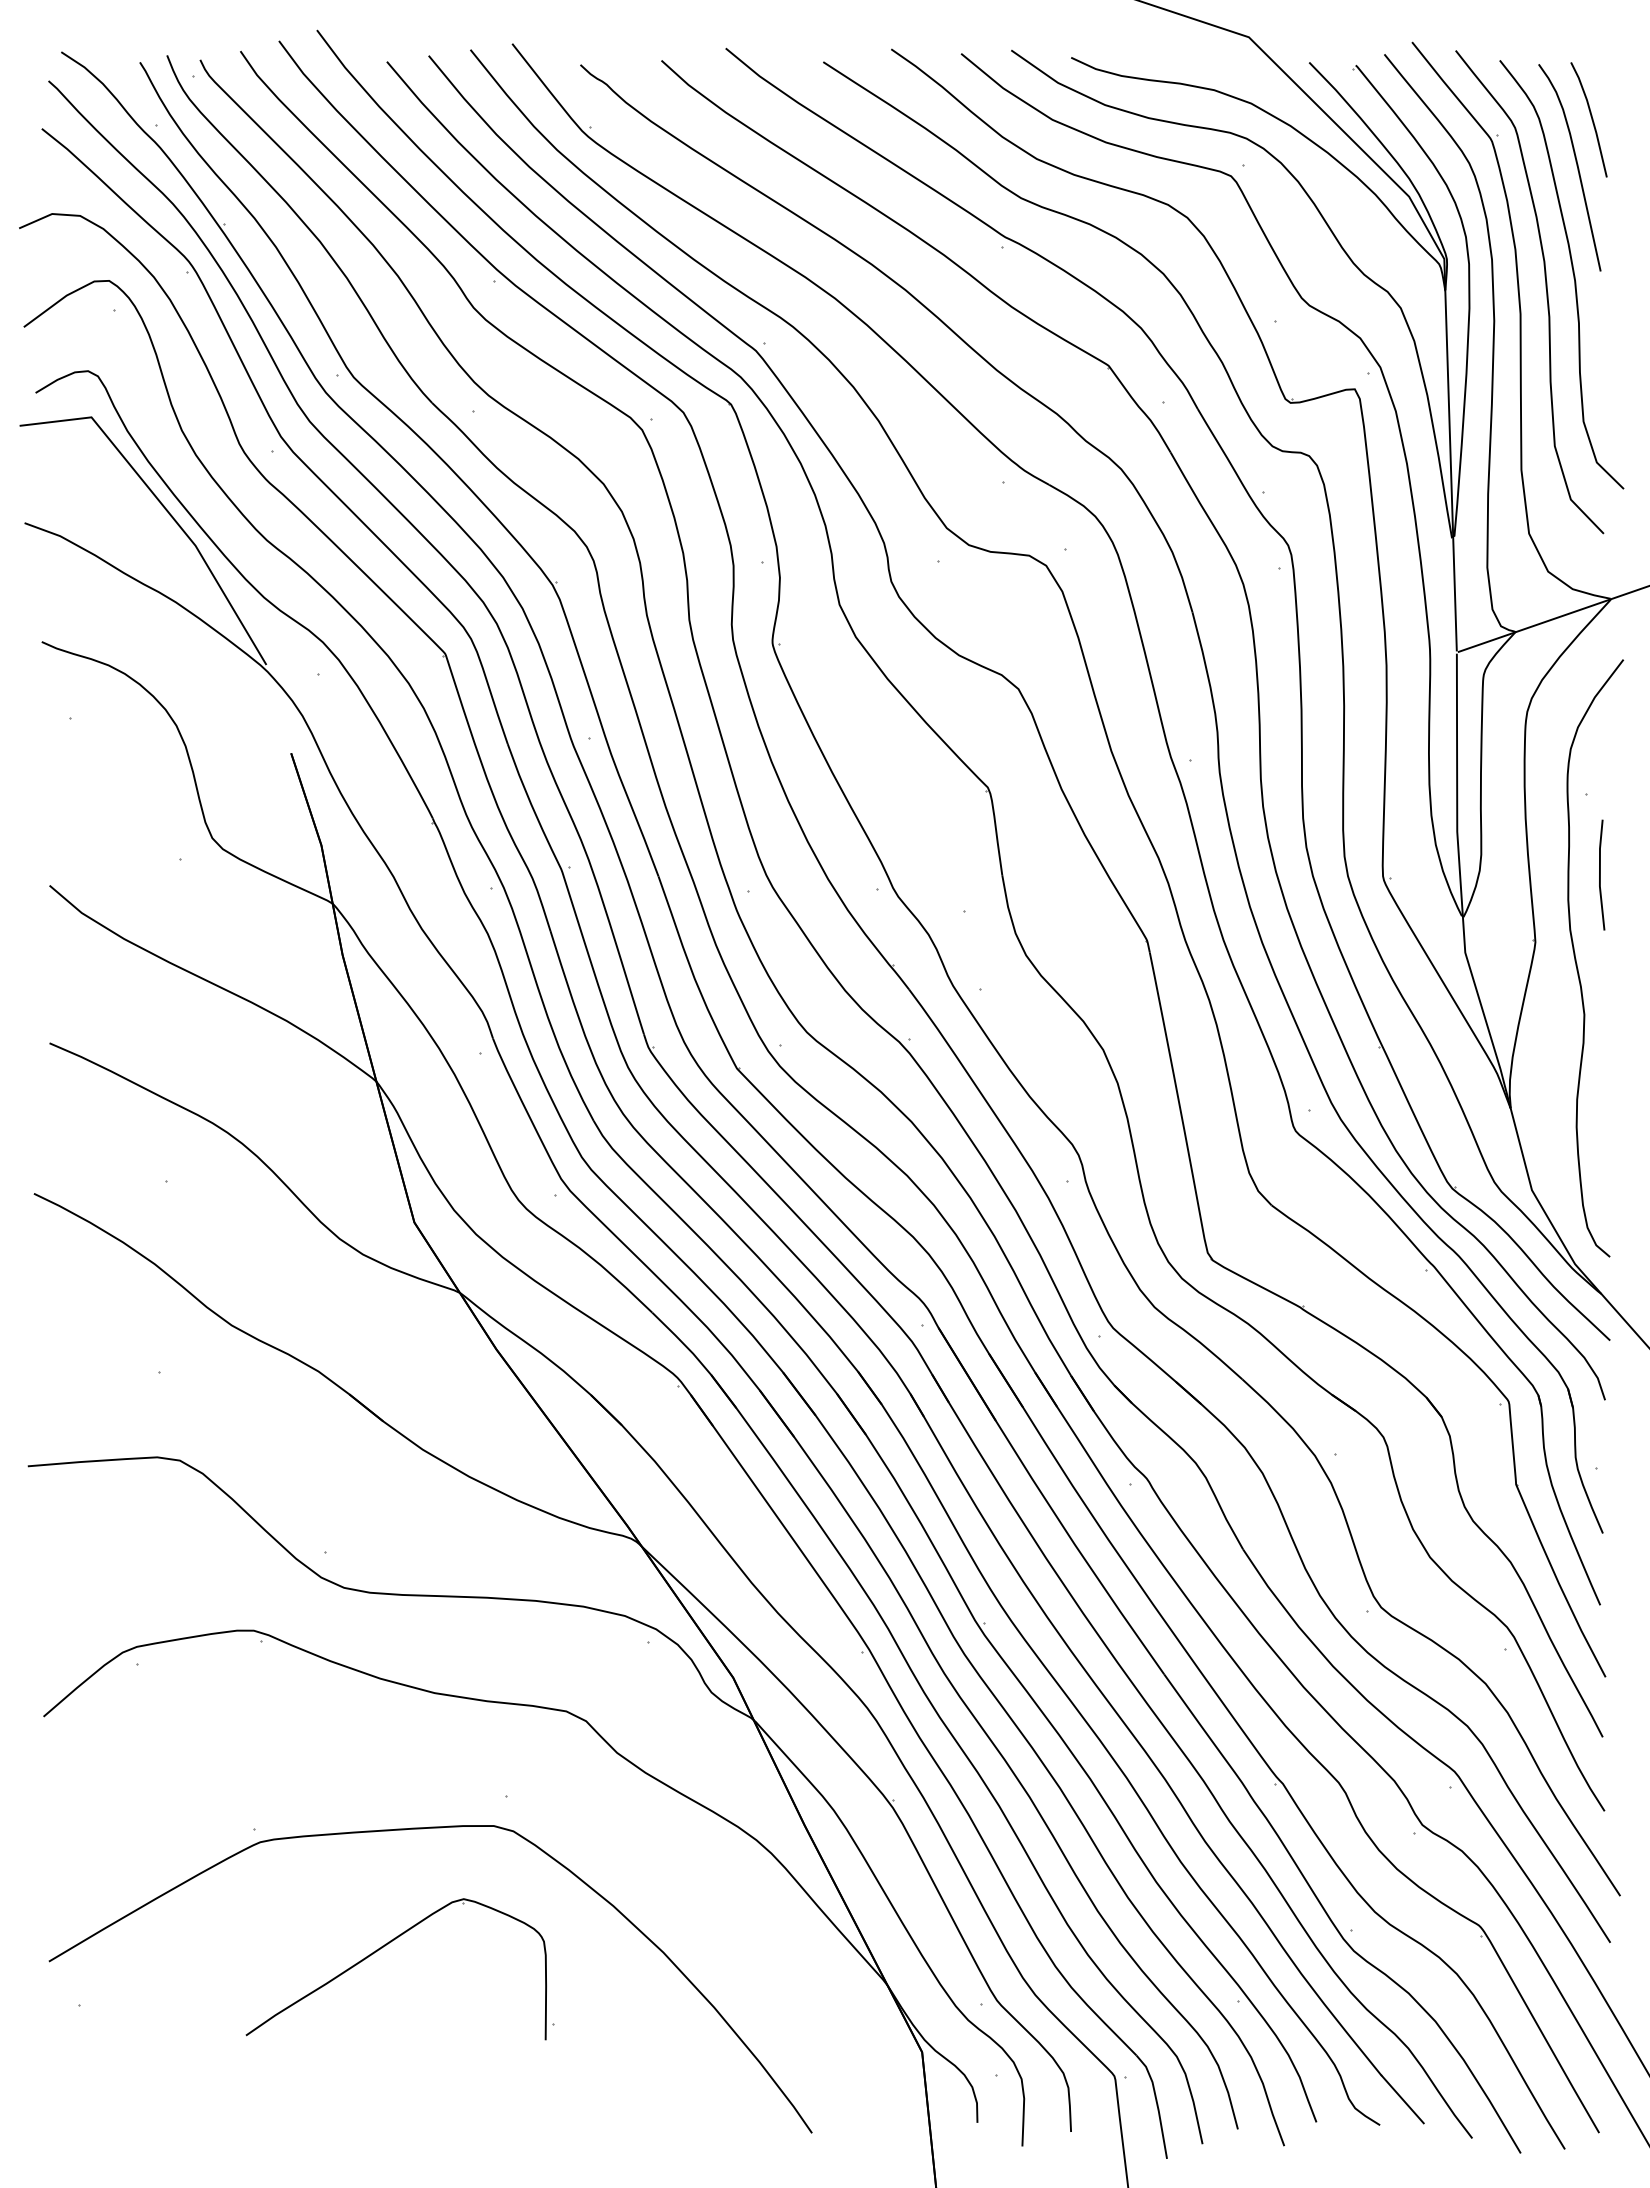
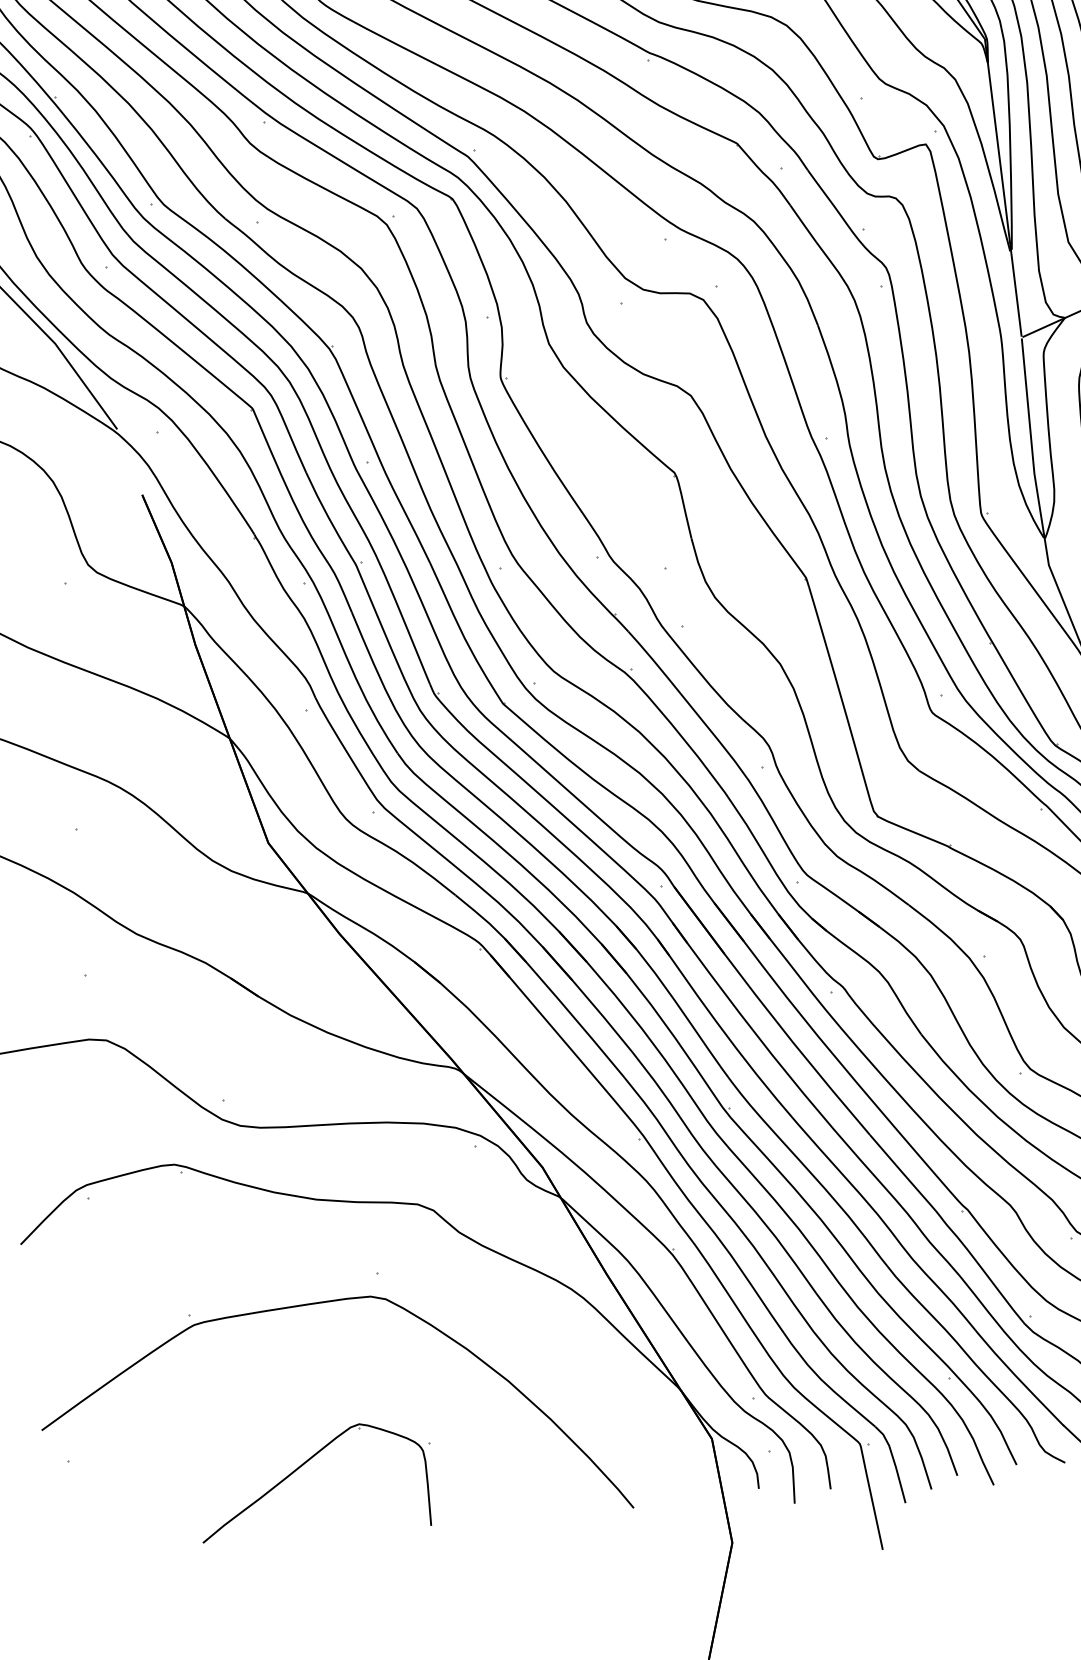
part: (382, 1948) -> (300, 1467), moved

